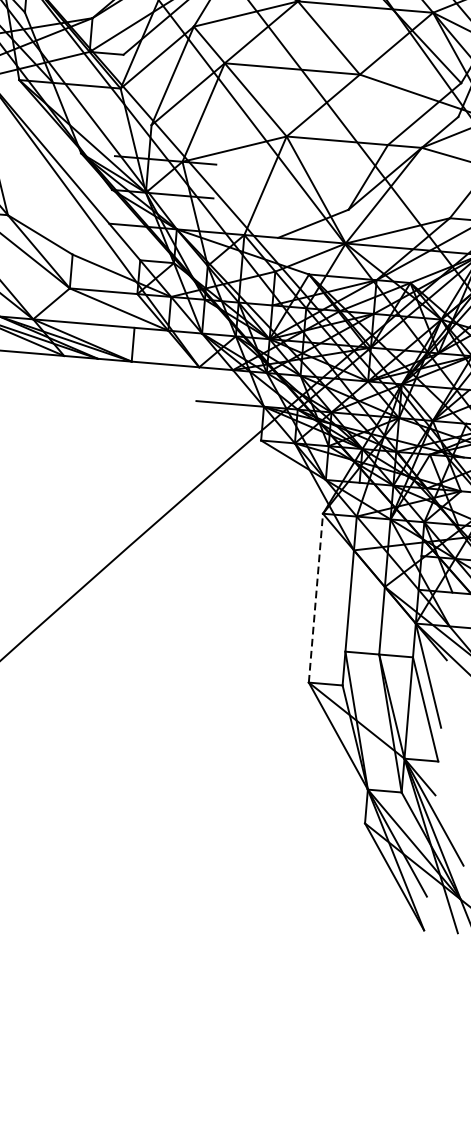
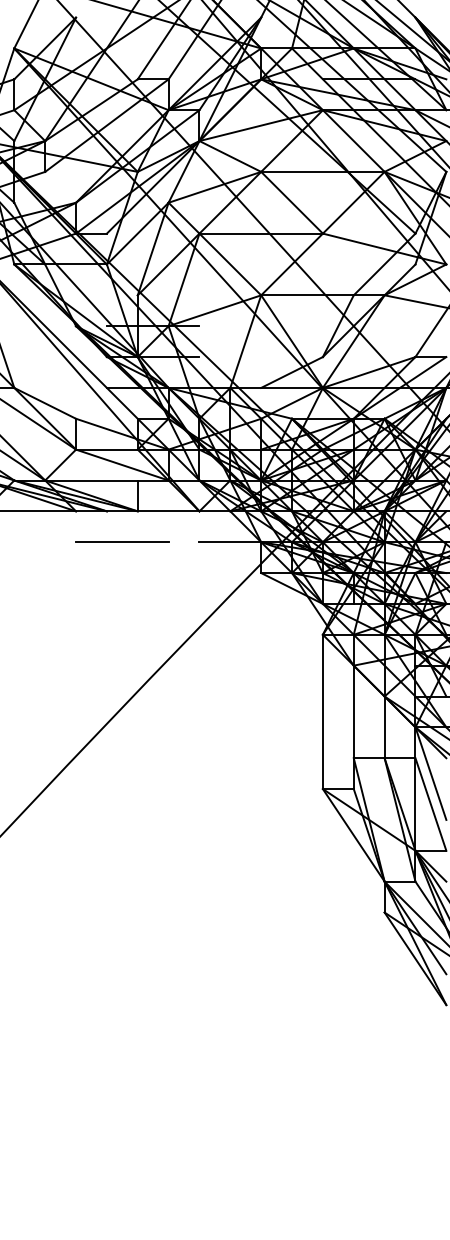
line: (112, 393) -> (122, 541), added
line: (315, 597) -> (322, 711), dashed -> solid

